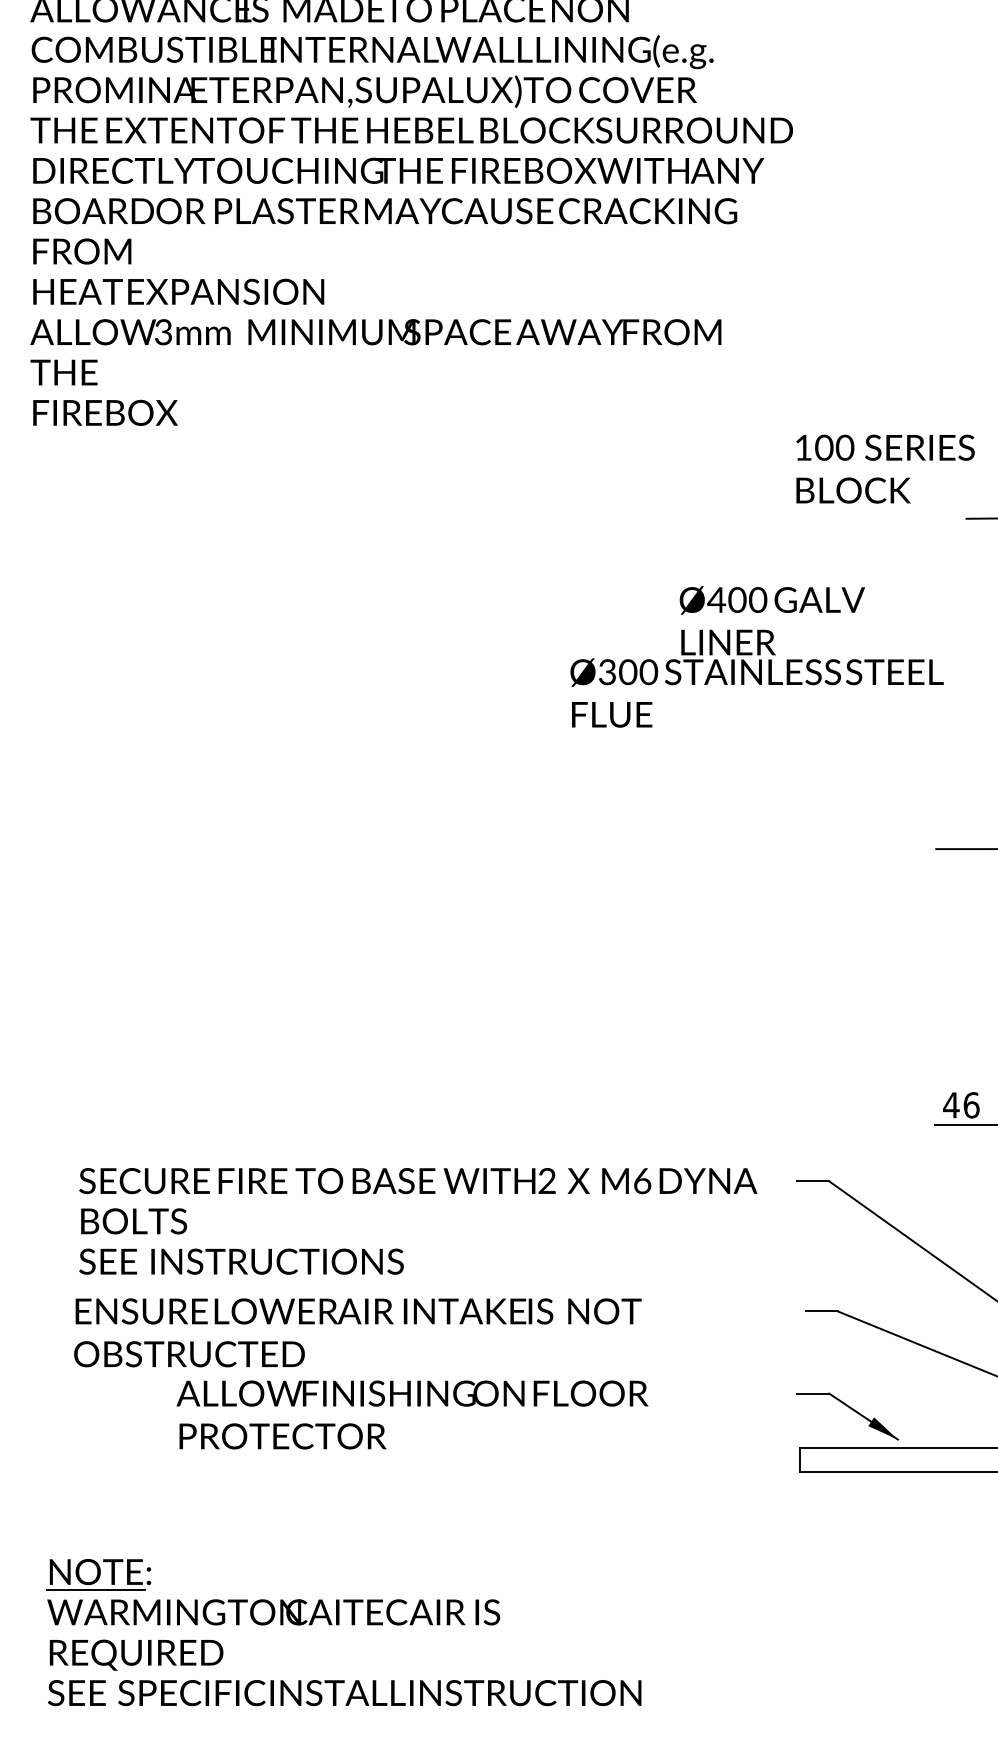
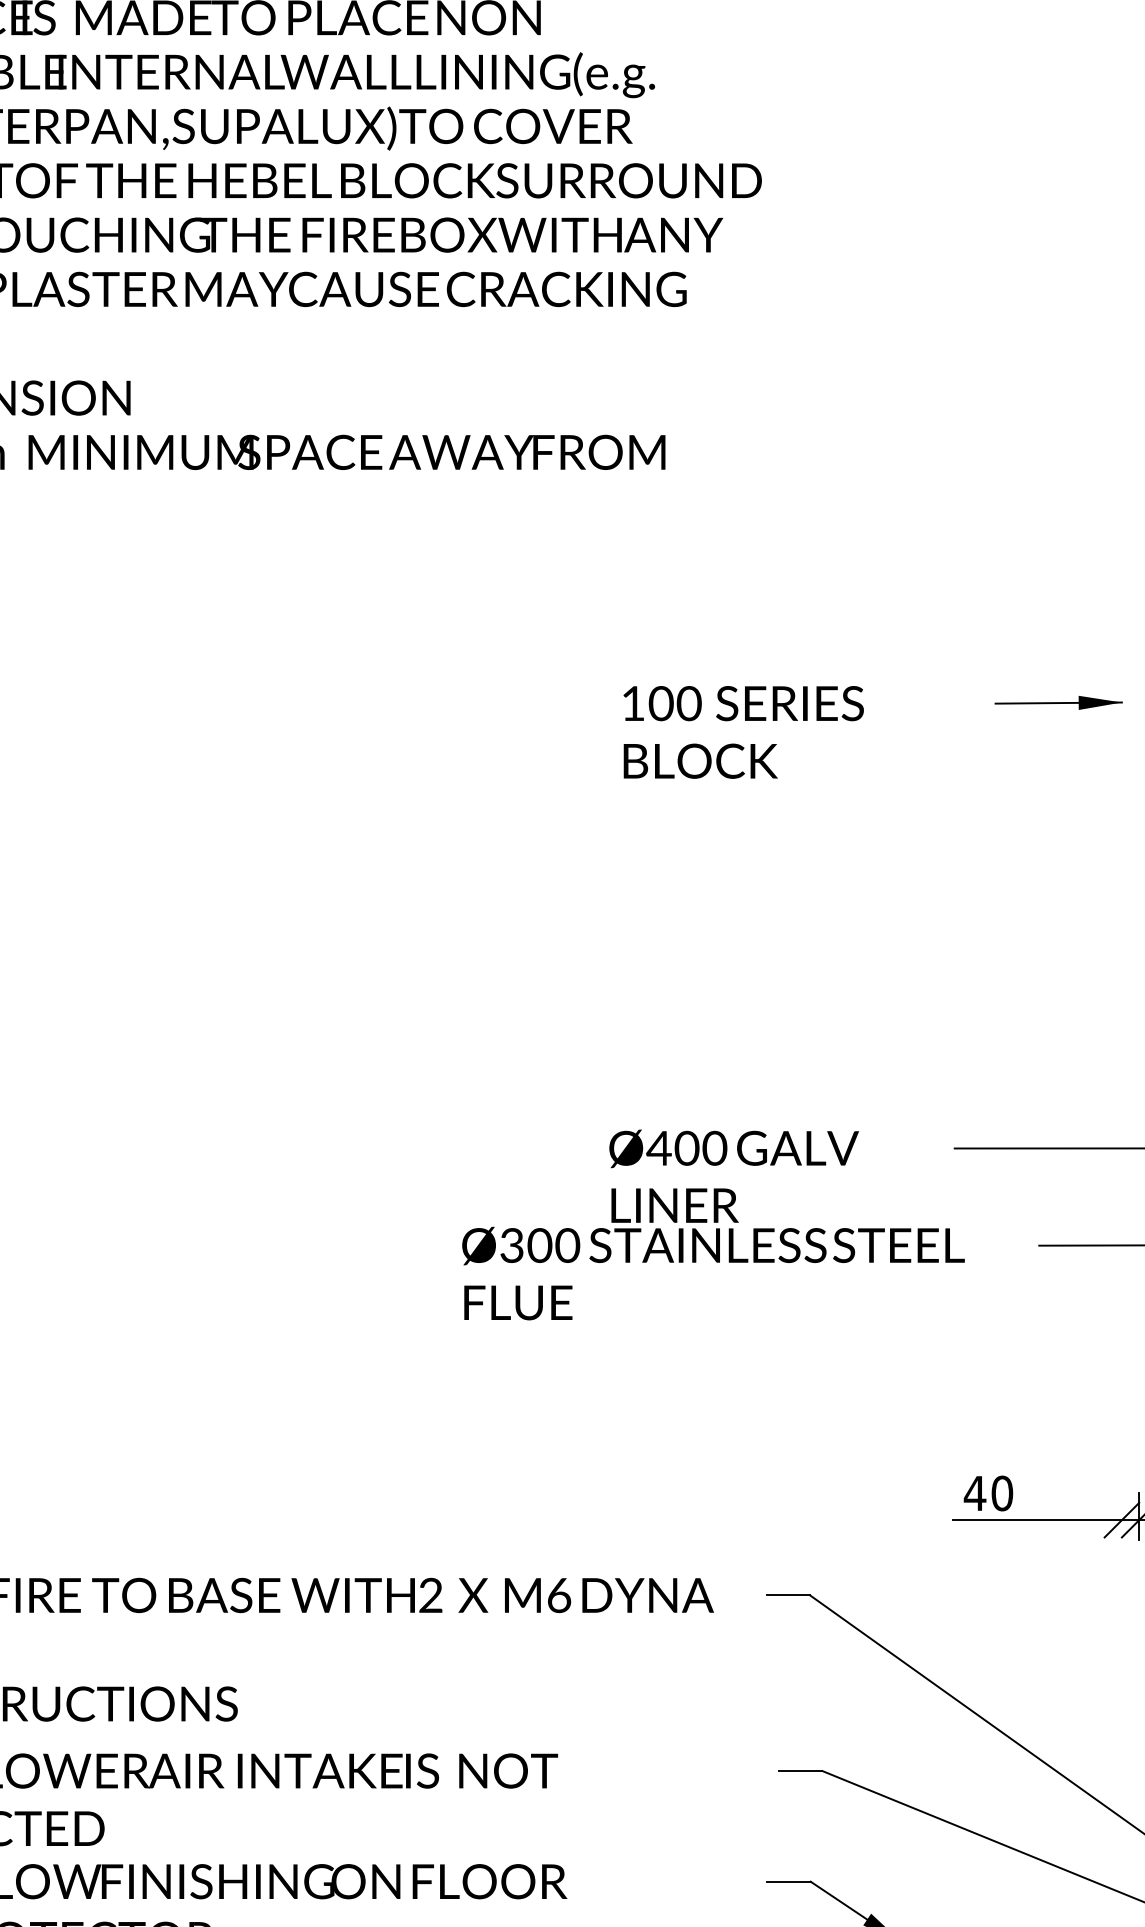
text: (885, 468) -> (743, 731), moved
text: (756, 656) -> (712, 1224), moved
text: (971, 1105) -> (1002, 1493), 46 -> 40

